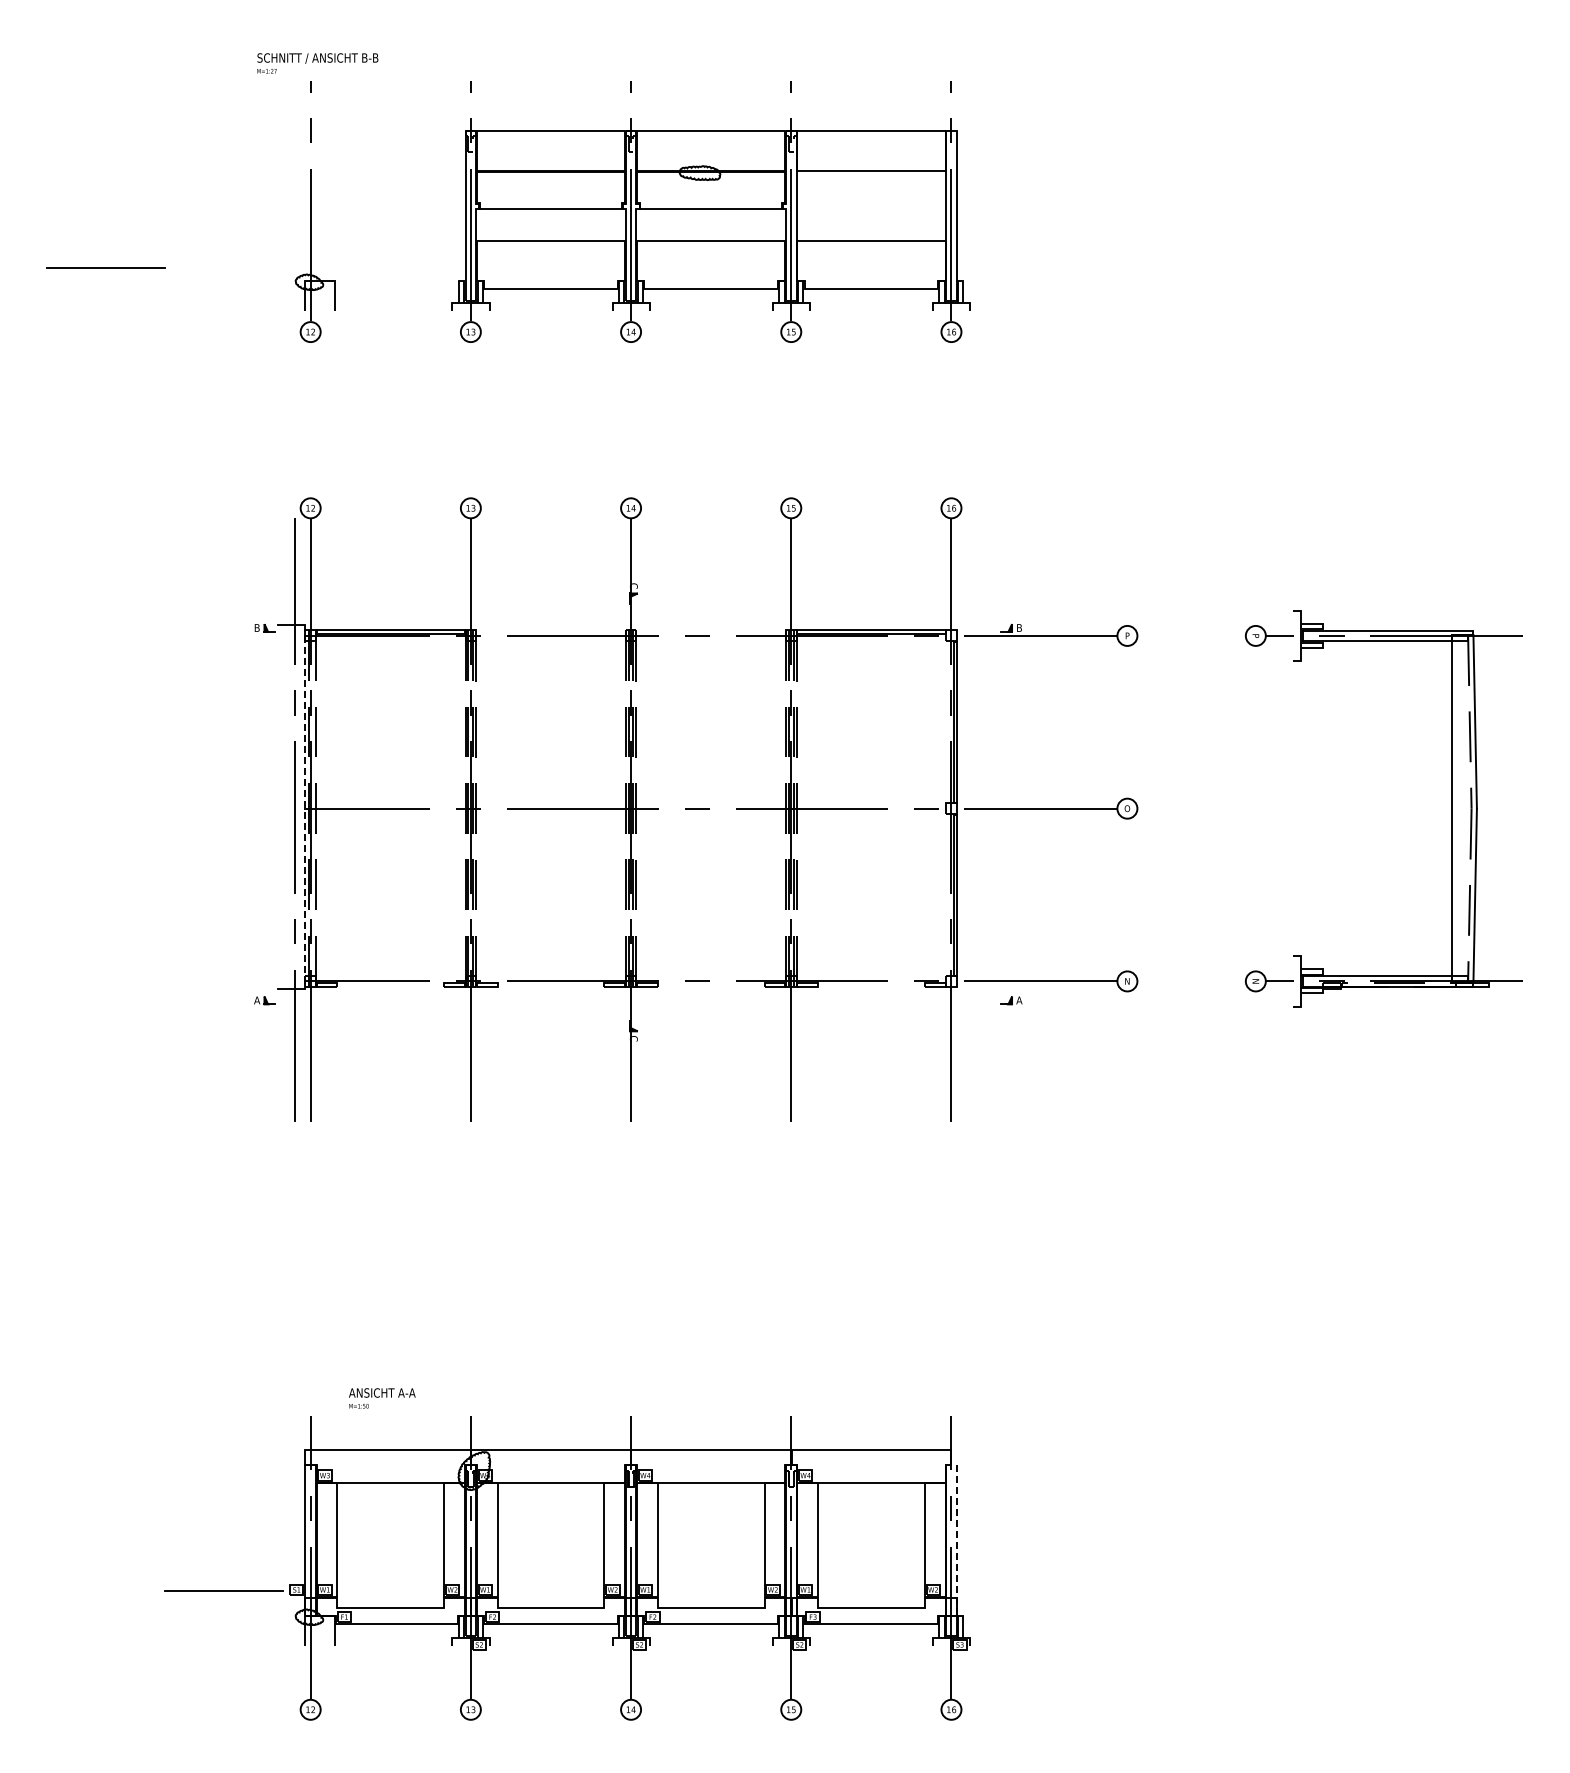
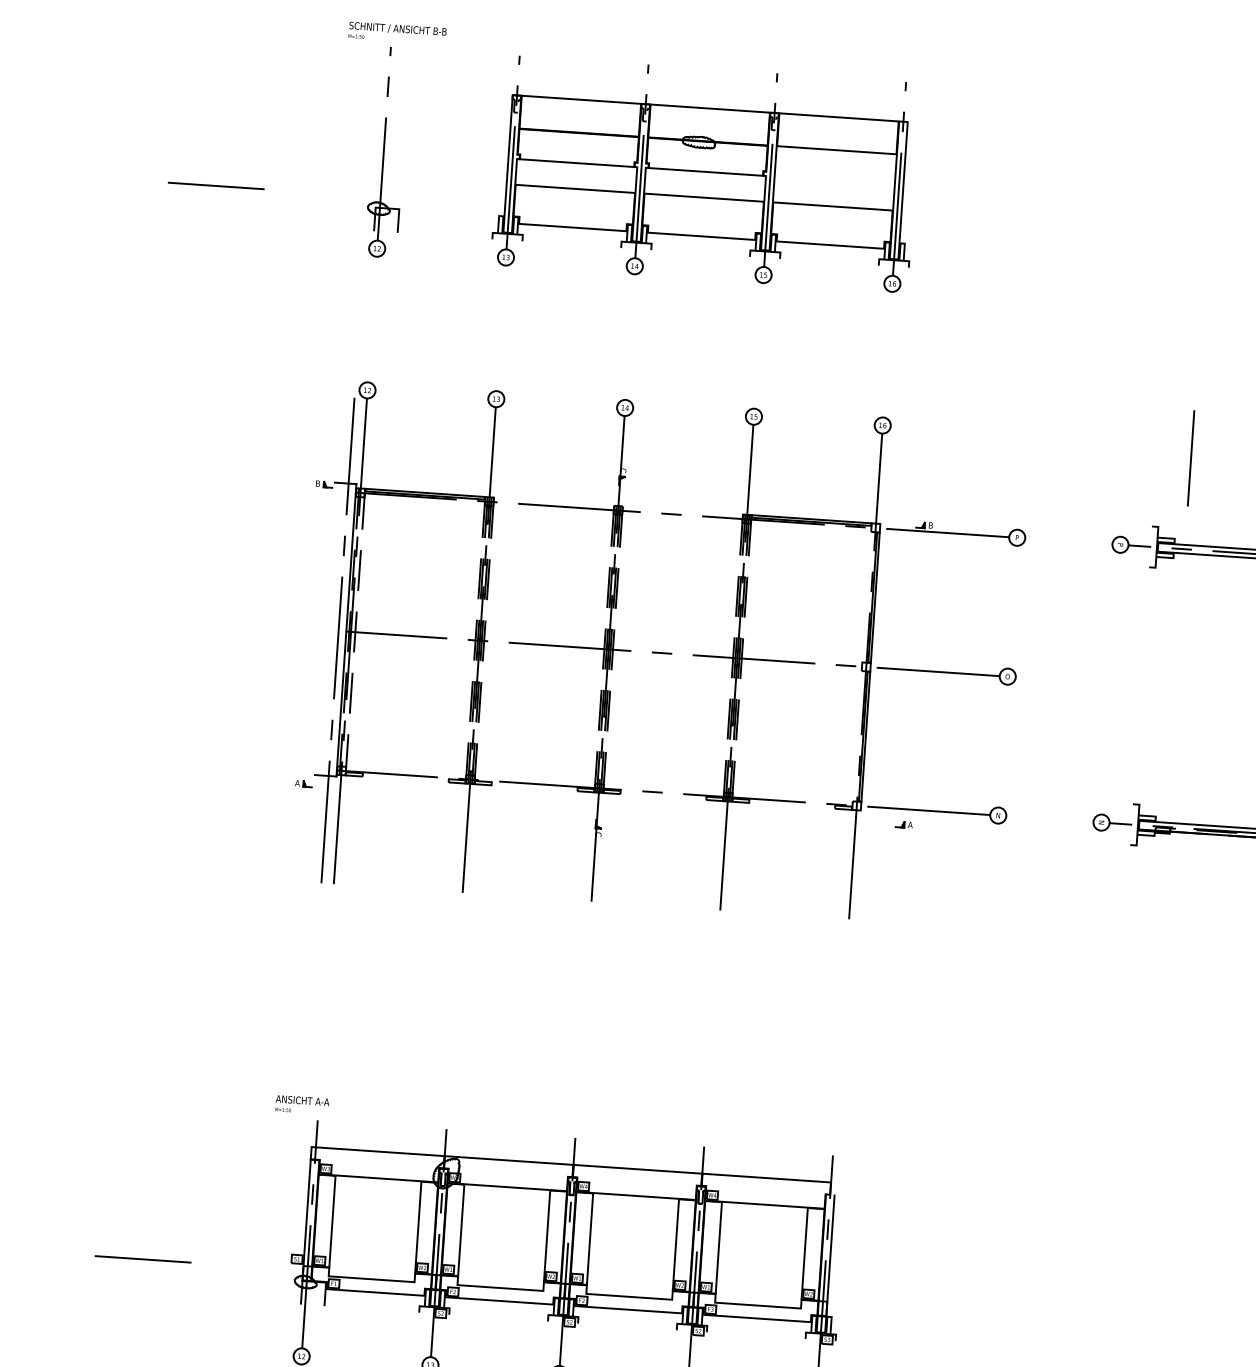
text: (273, 71) -> (361, 37), M=1:27 -> M=1:50
line: (1335, 522) -> (1190, 457), added
line: (304, 807) -> (346, 630), dashed -> solid
text: (382, 1398) -> (302, 1105), moved
line: (956, 1541) -> (830, 1256), dashed -> solid
line: (223, 1590) -> (142, 1258), moved

